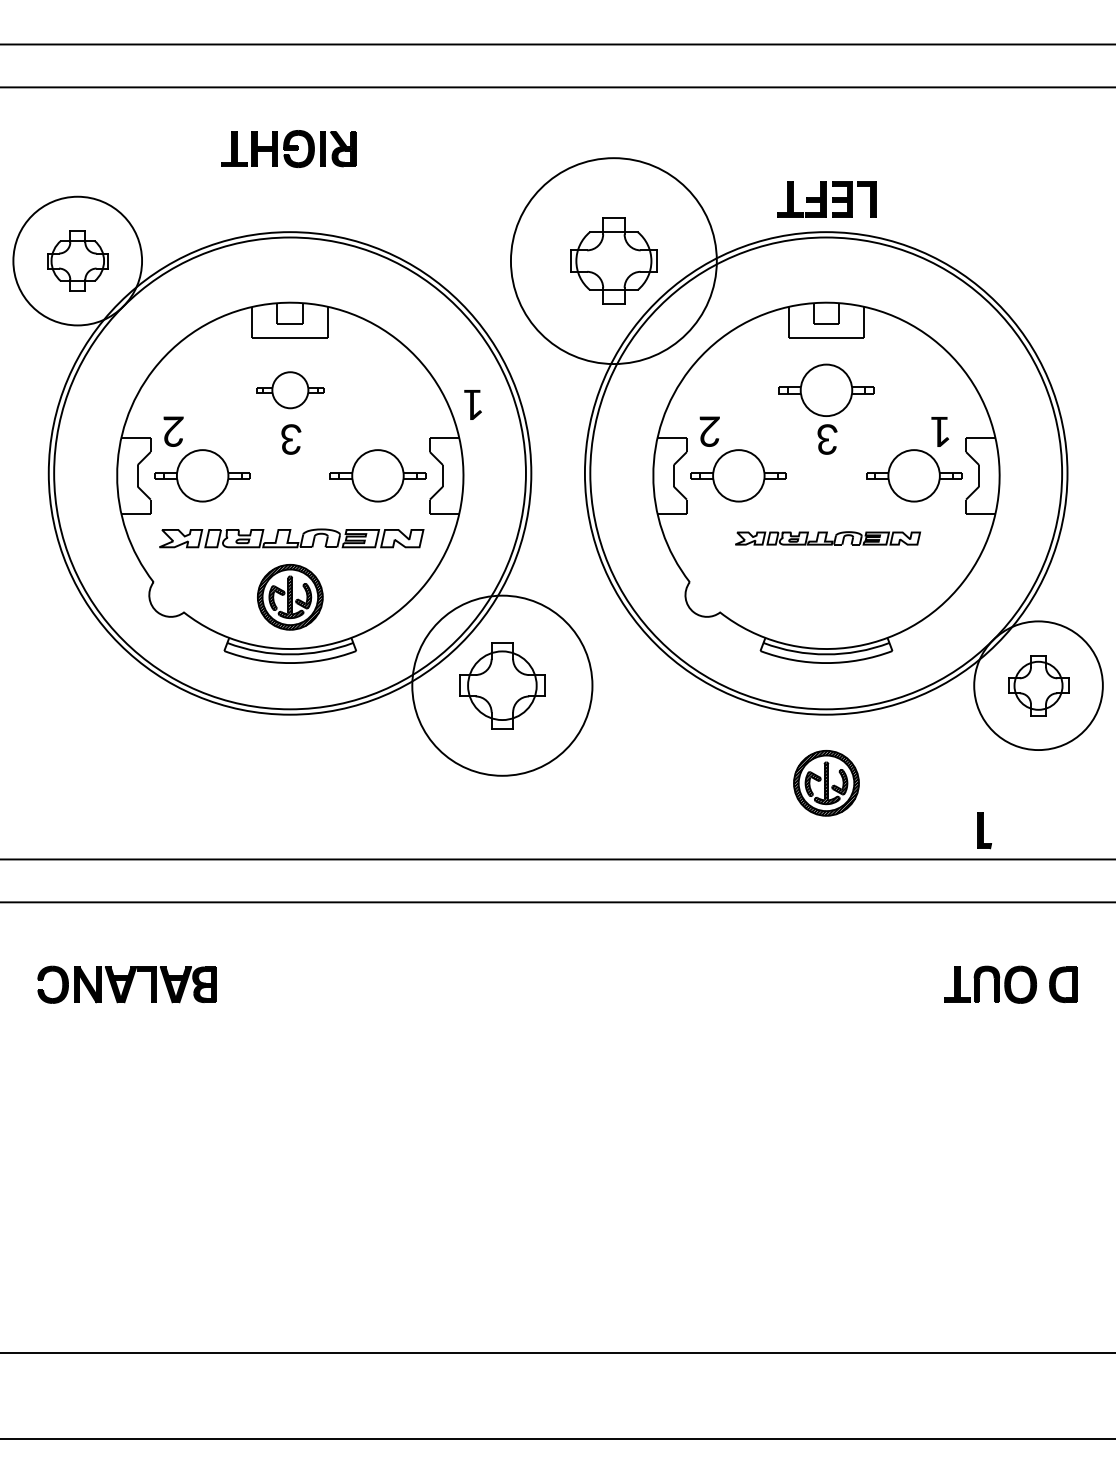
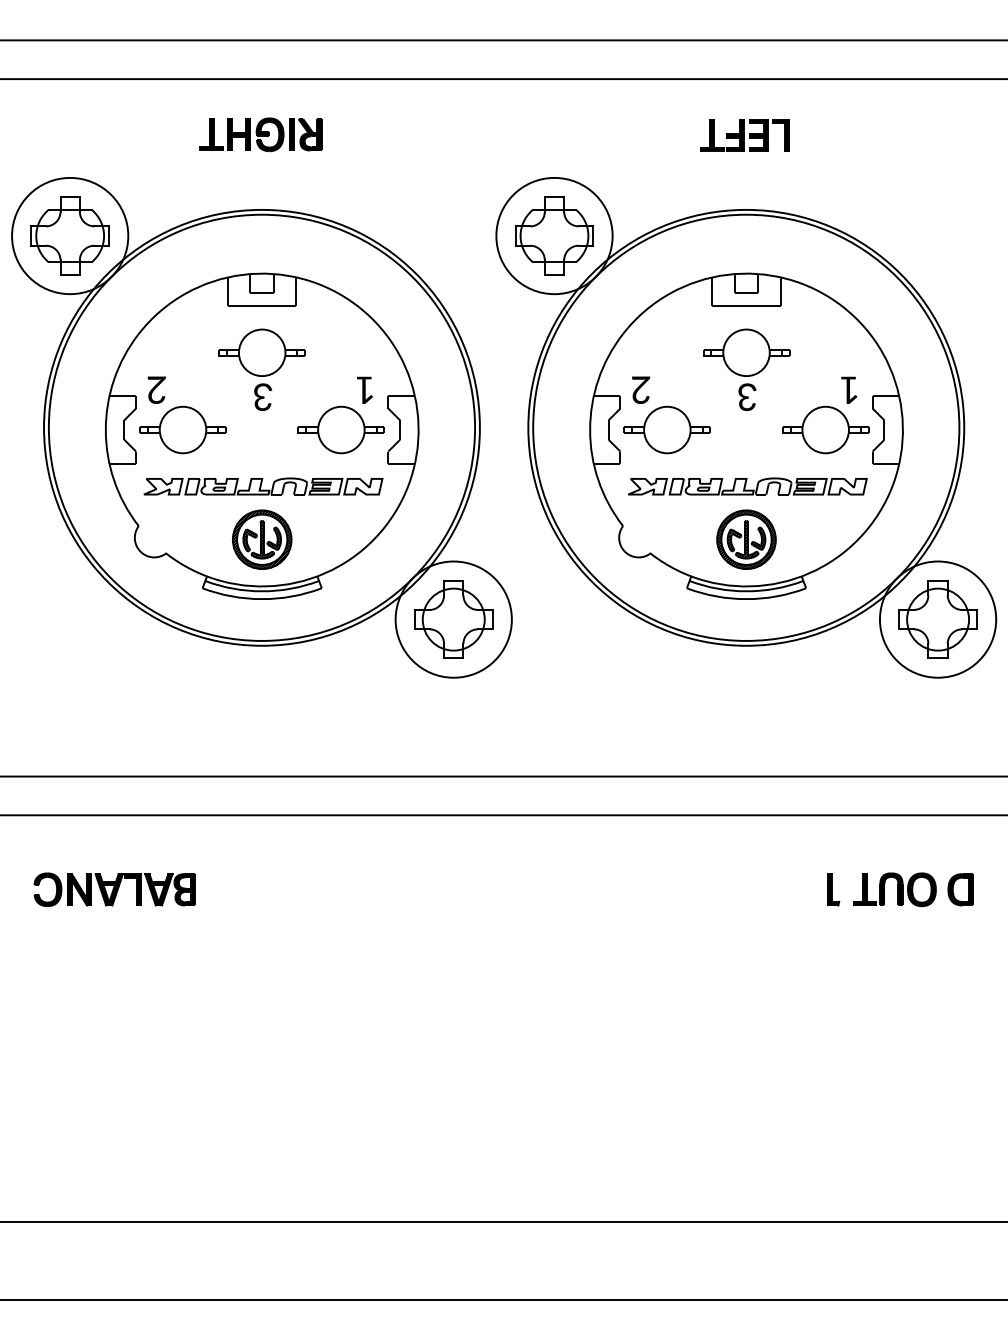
part: (826, 199) -> (744, 135), moved
part: (77, 260) -> (69, 235), size x1.43
circle: (613, 260) -> (554, 235), size x0.62
part: (290, 389) -> (262, 352), size x1.43
text: (472, 404) -> (364, 389), moved
part: (827, 538) -> (747, 486), size x1.43
circle: (502, 685) -> (453, 619), size x0.71
part: (1038, 685) -> (938, 619), size x1.43
part: (826, 783) -> (746, 539), moved
part: (984, 830) -> (833, 889), moved

